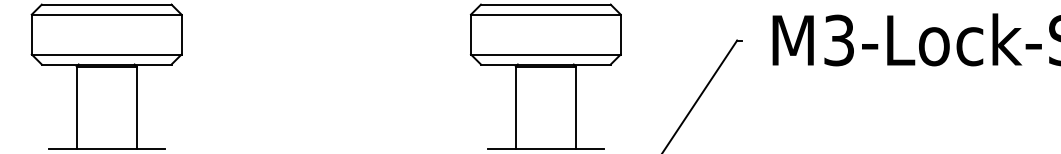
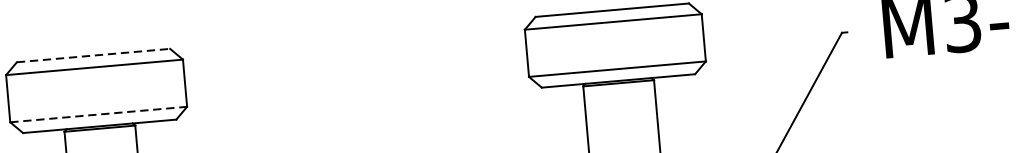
line: (106, 4) -> (93, 55), solid -> dashed
line: (106, 54) -> (98, 114), solid -> dashed

